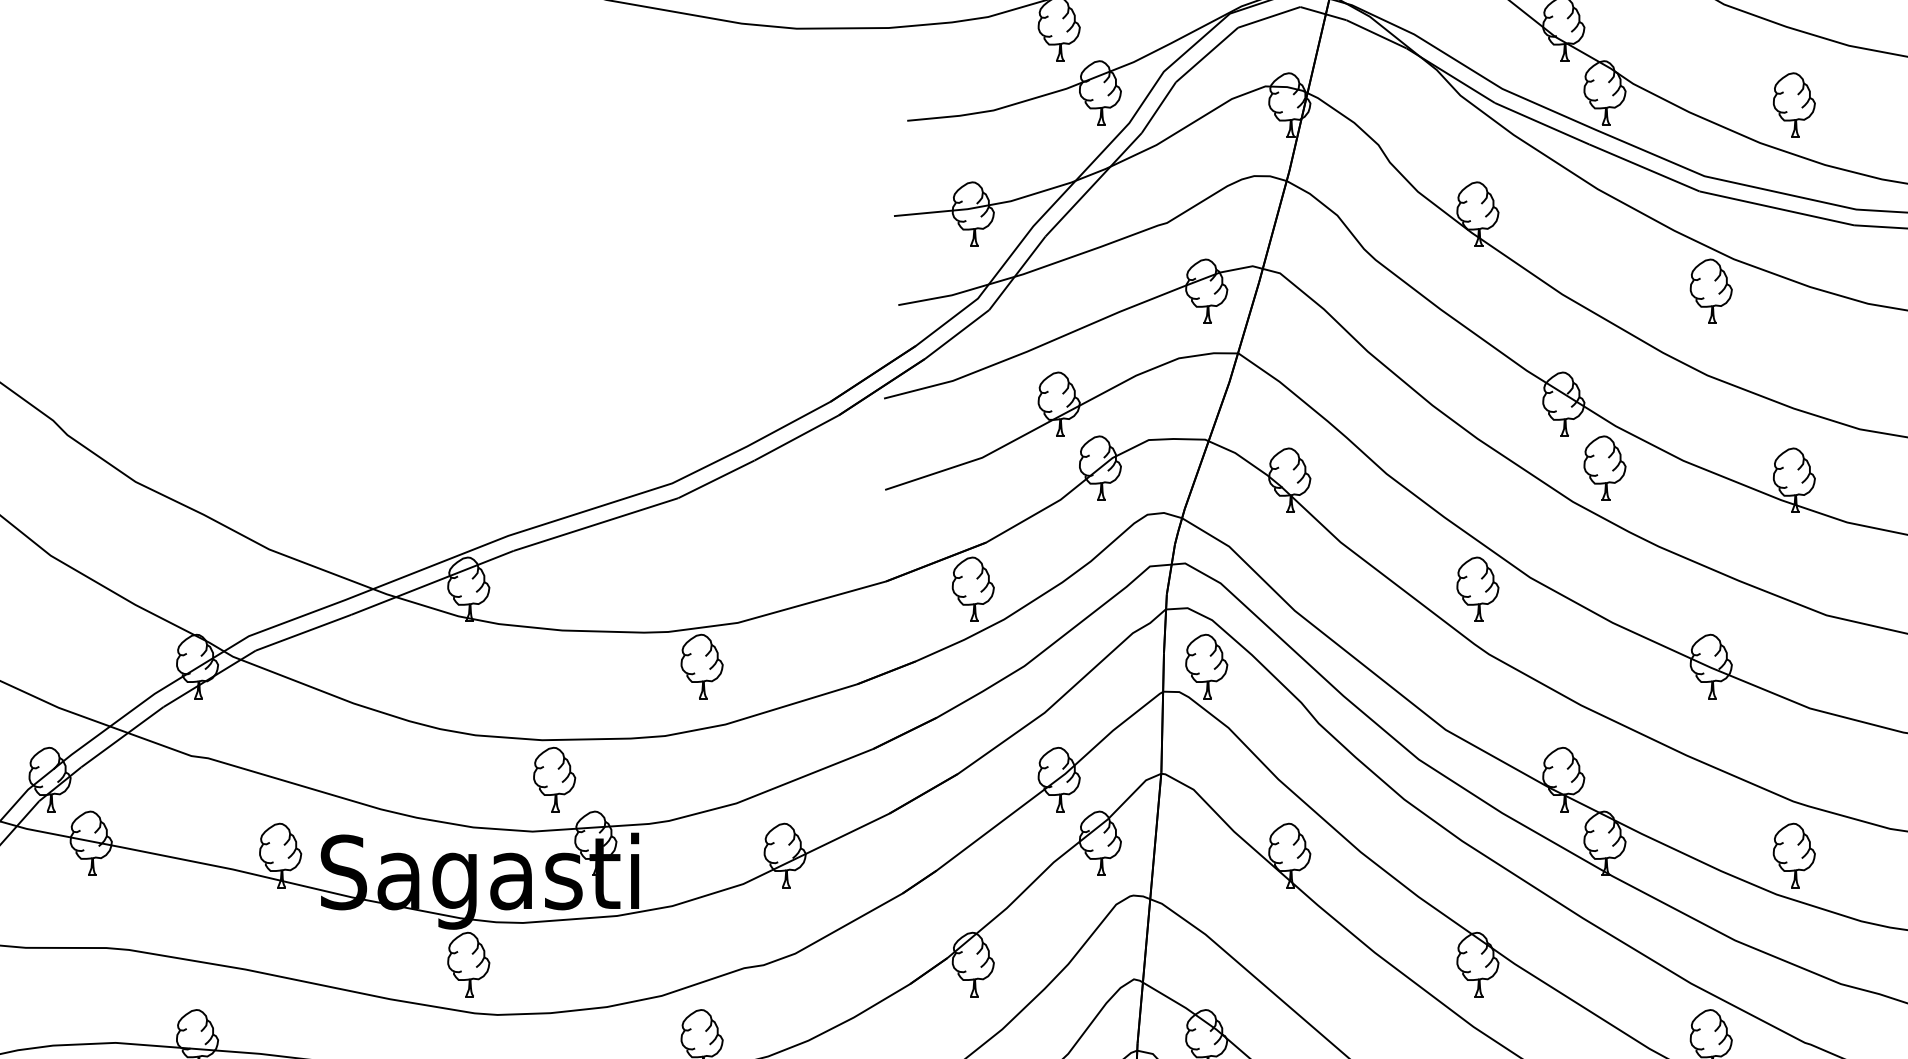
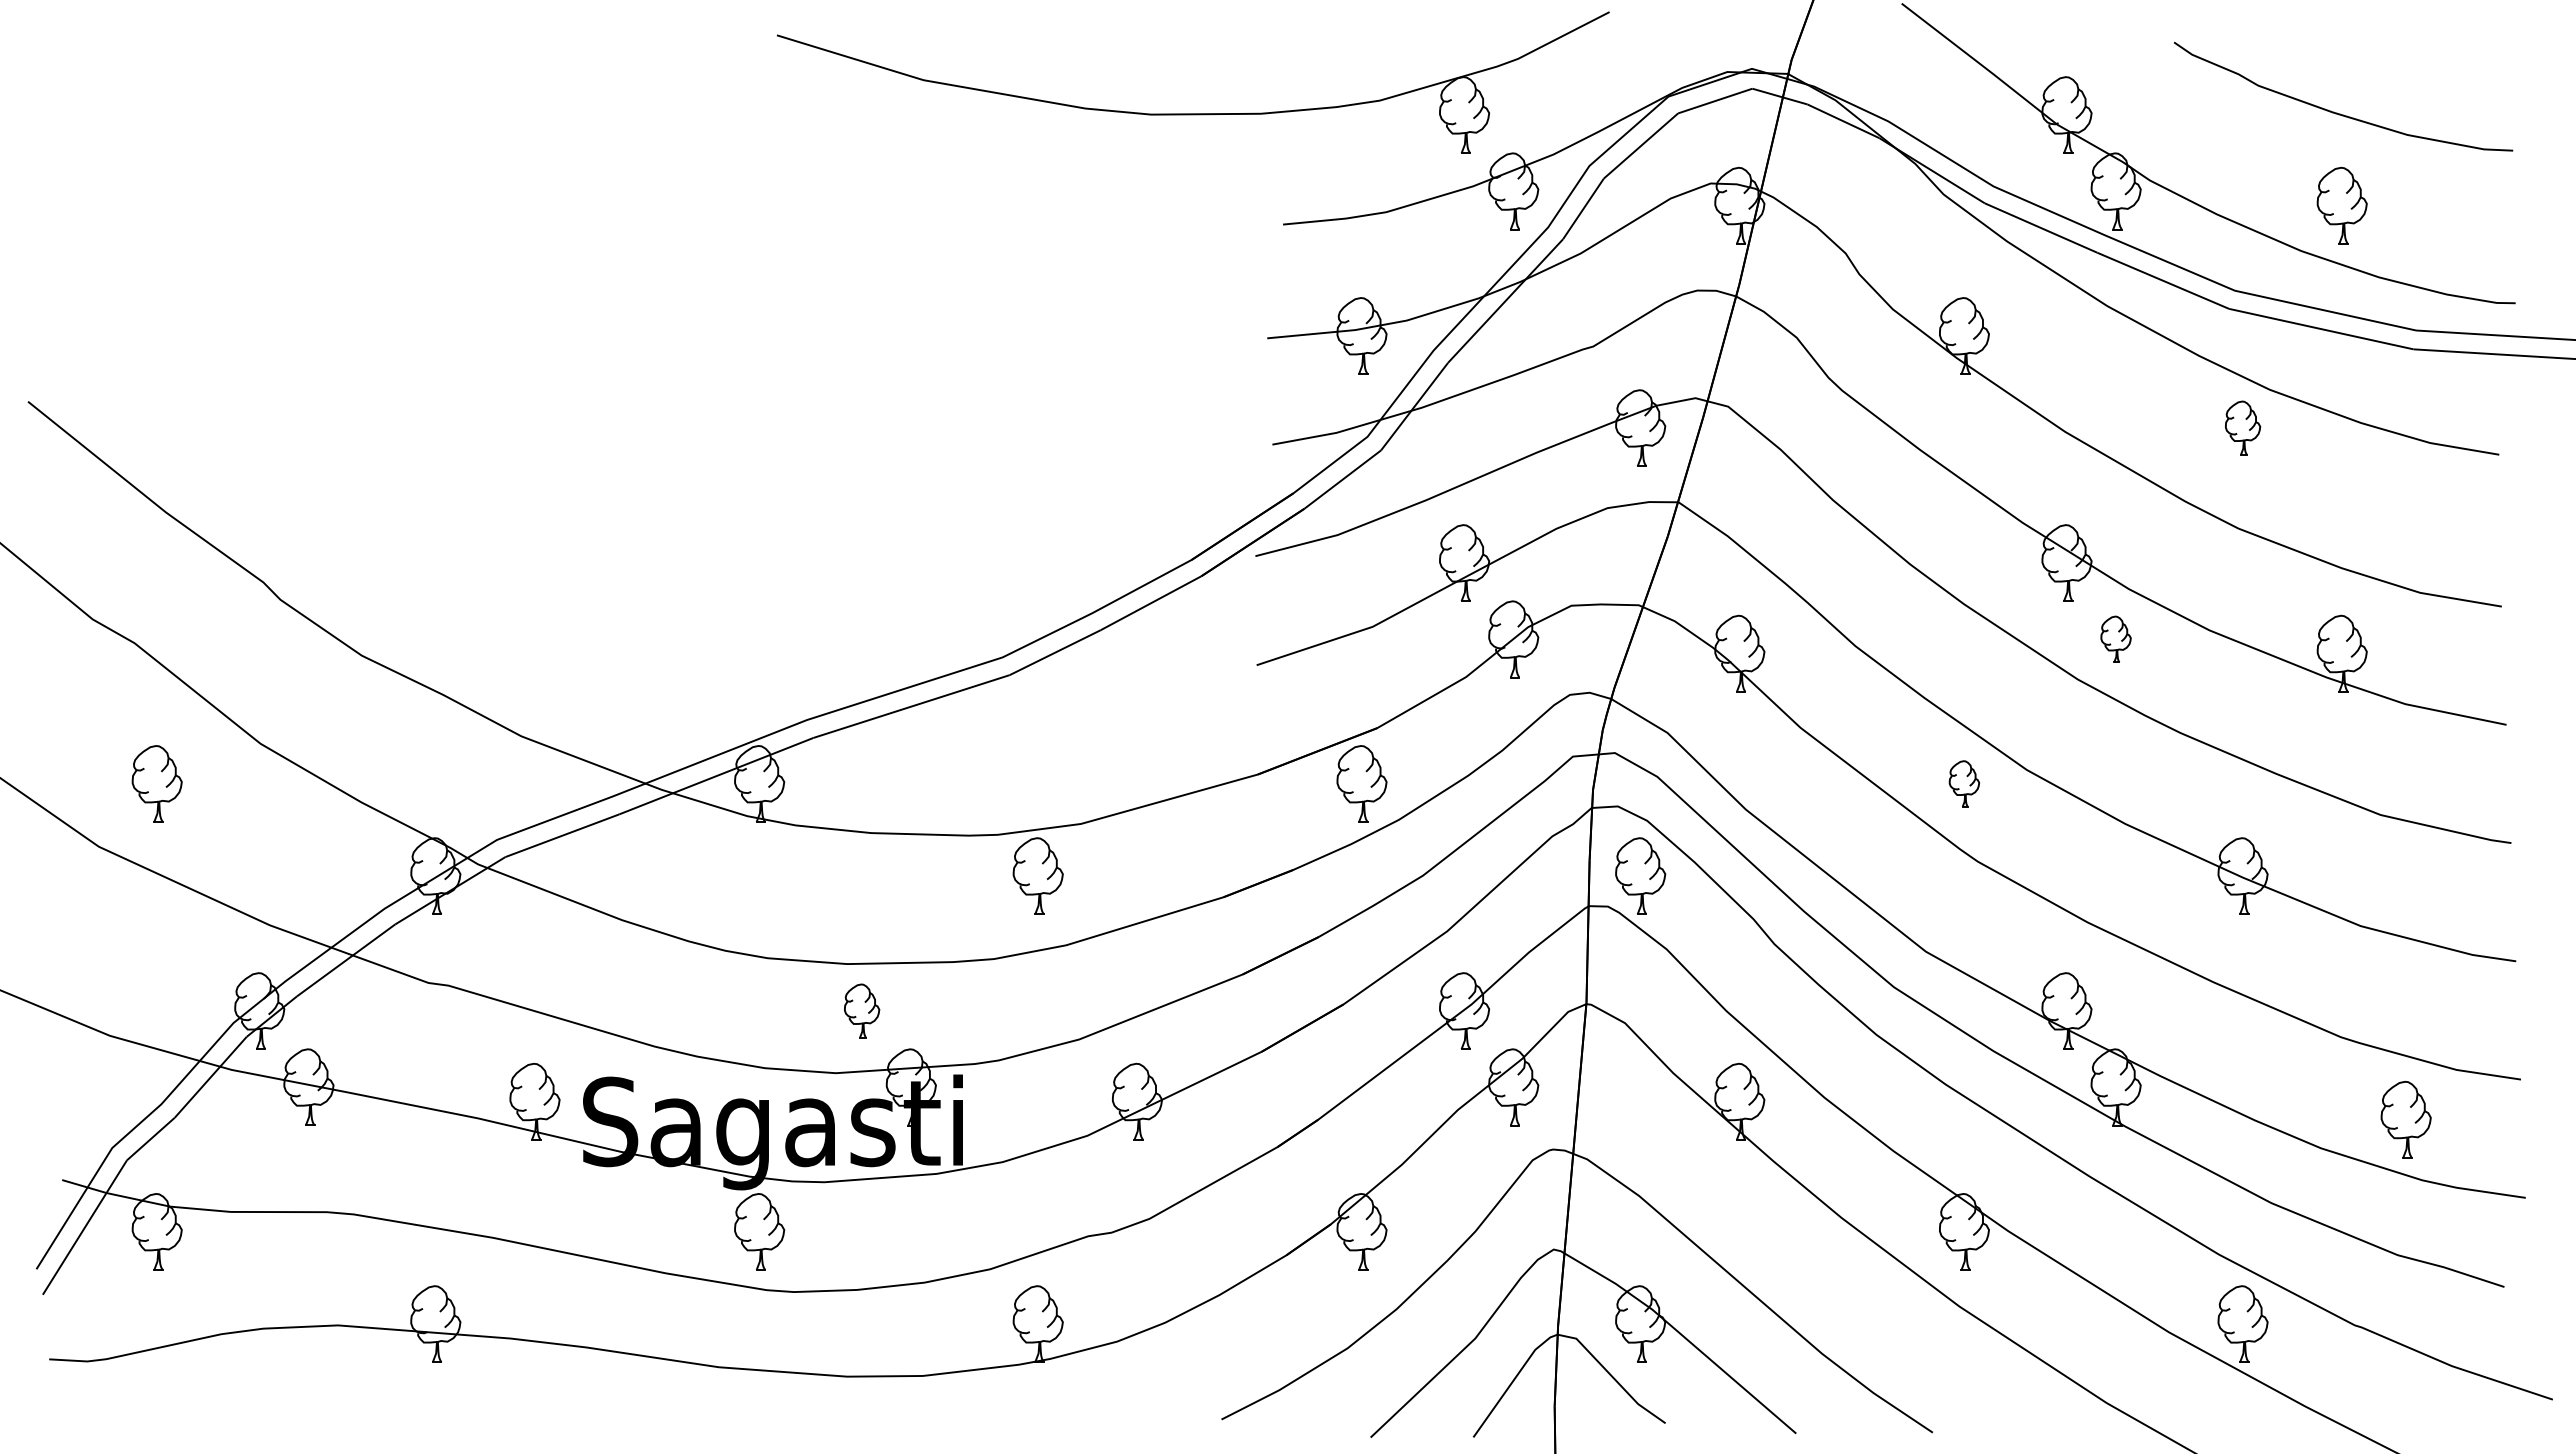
part: (1710, 290) -> (2242, 427), size x0.7
part: (1604, 468) -> (2115, 639), size x0.6
part: (1477, 588) -> (1964, 783), size x0.6
part: (554, 779) -> (861, 1010), size x0.7
part: (1793, 855) -> (2405, 1119), moved

